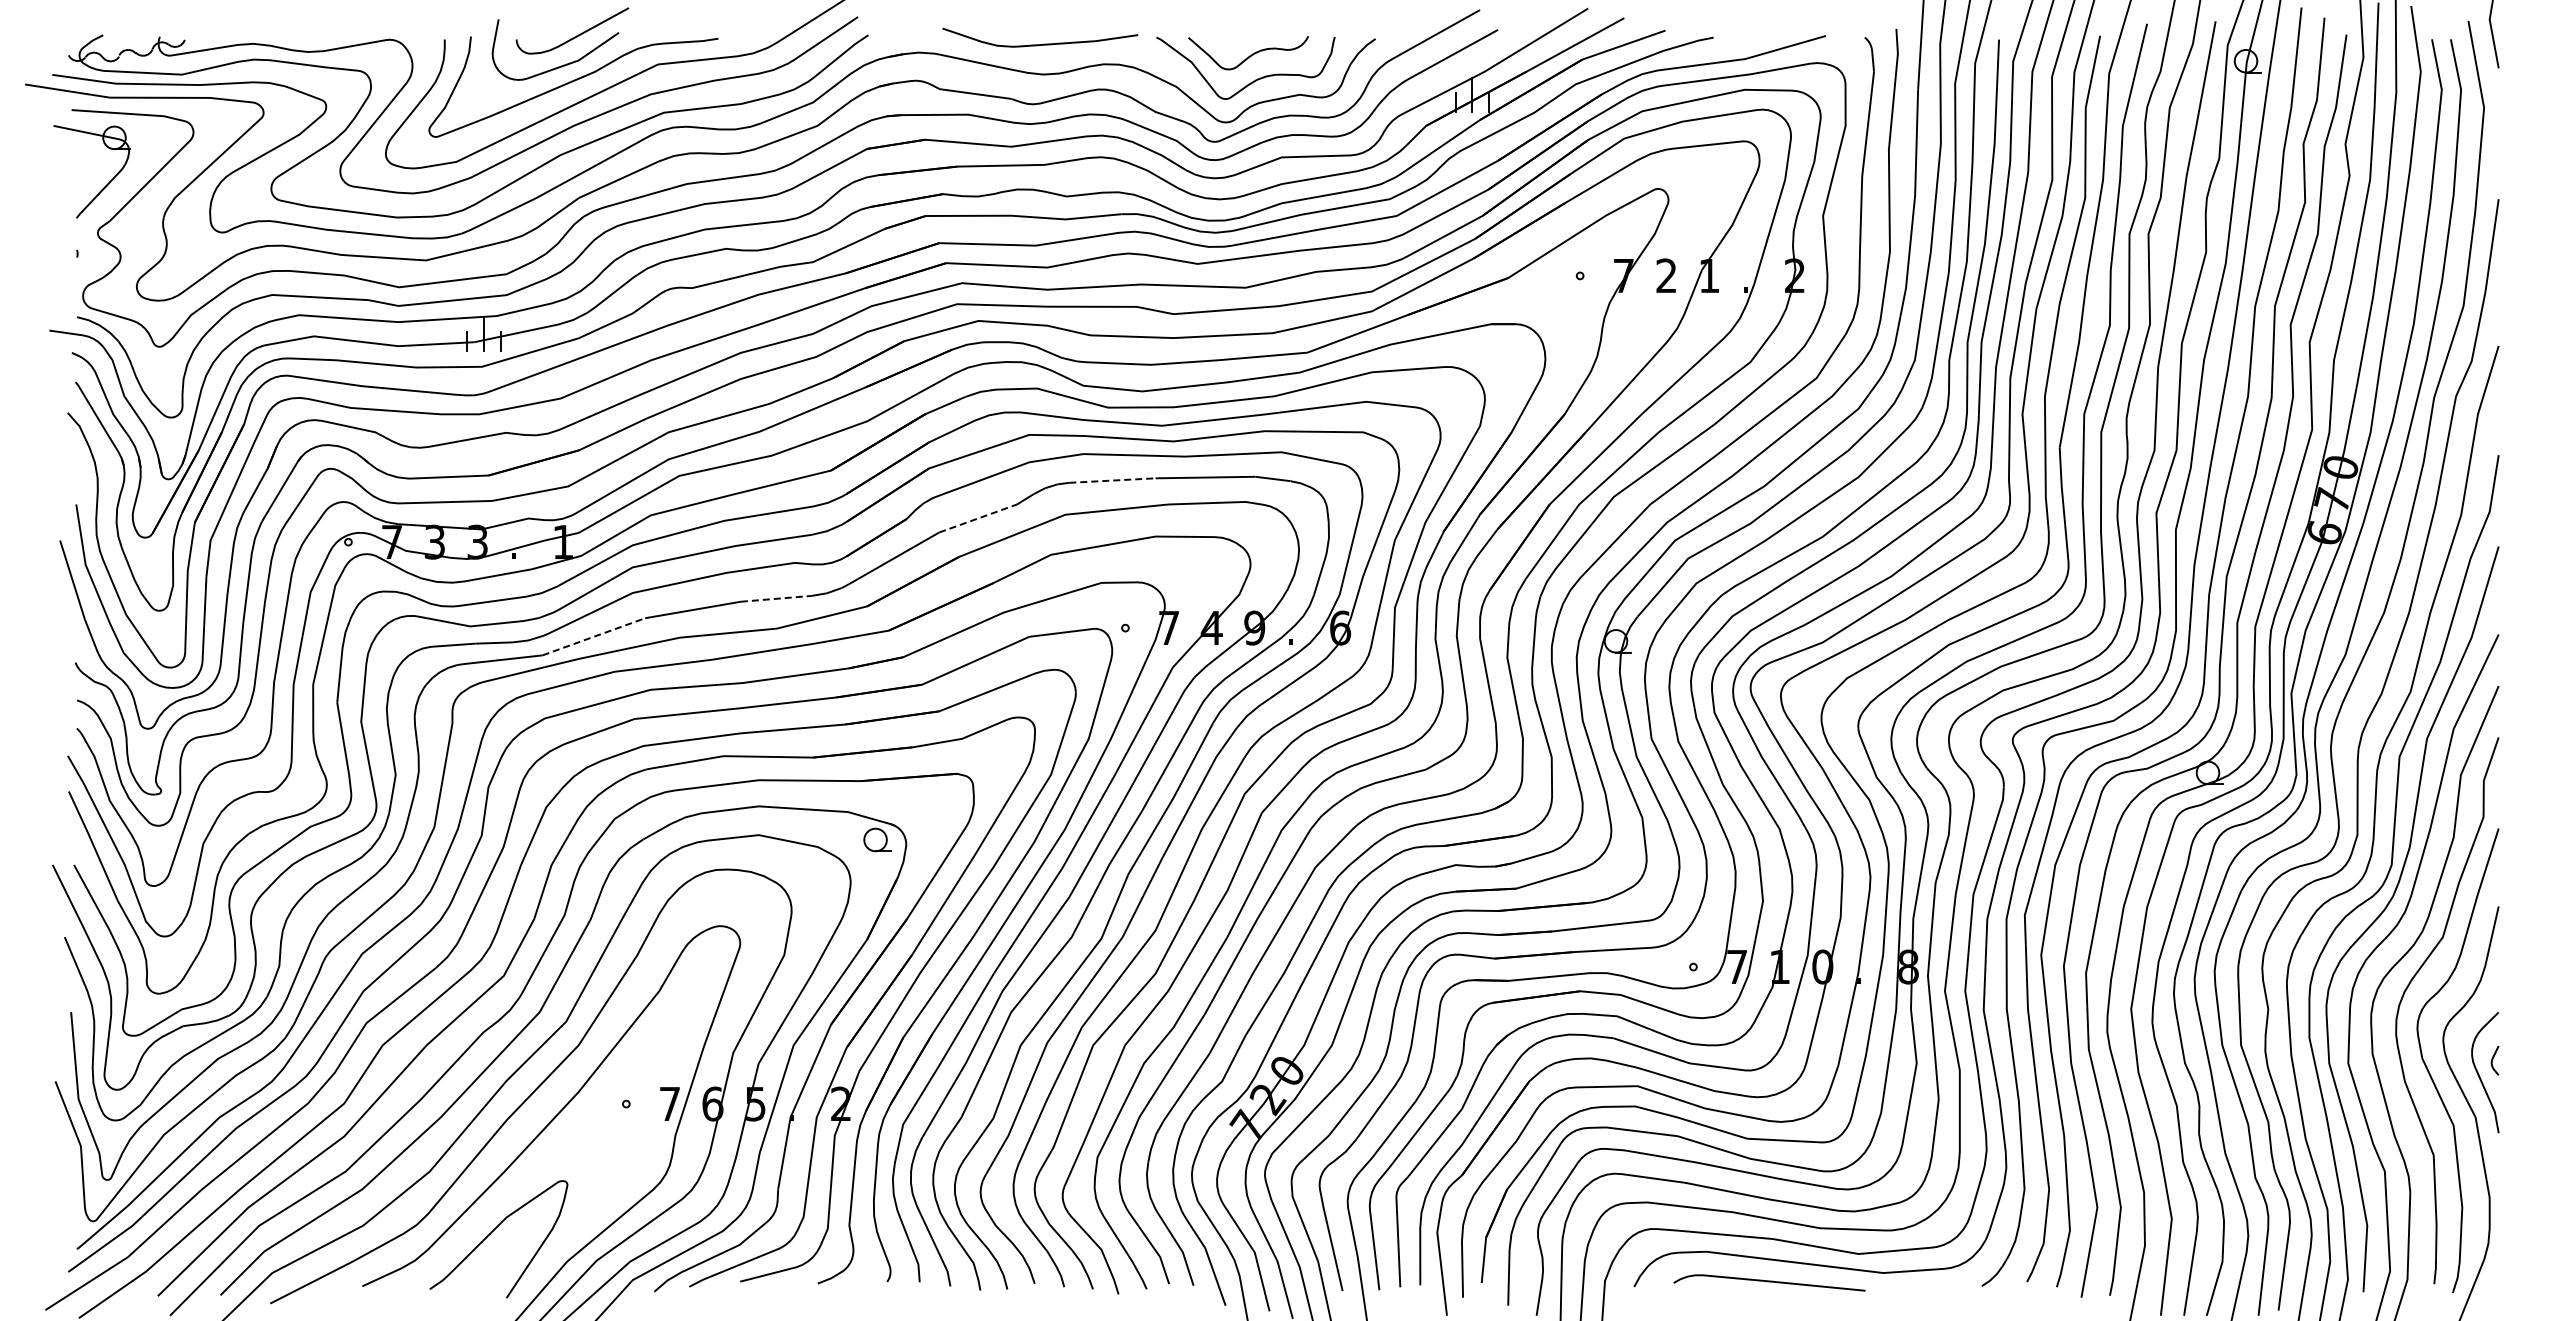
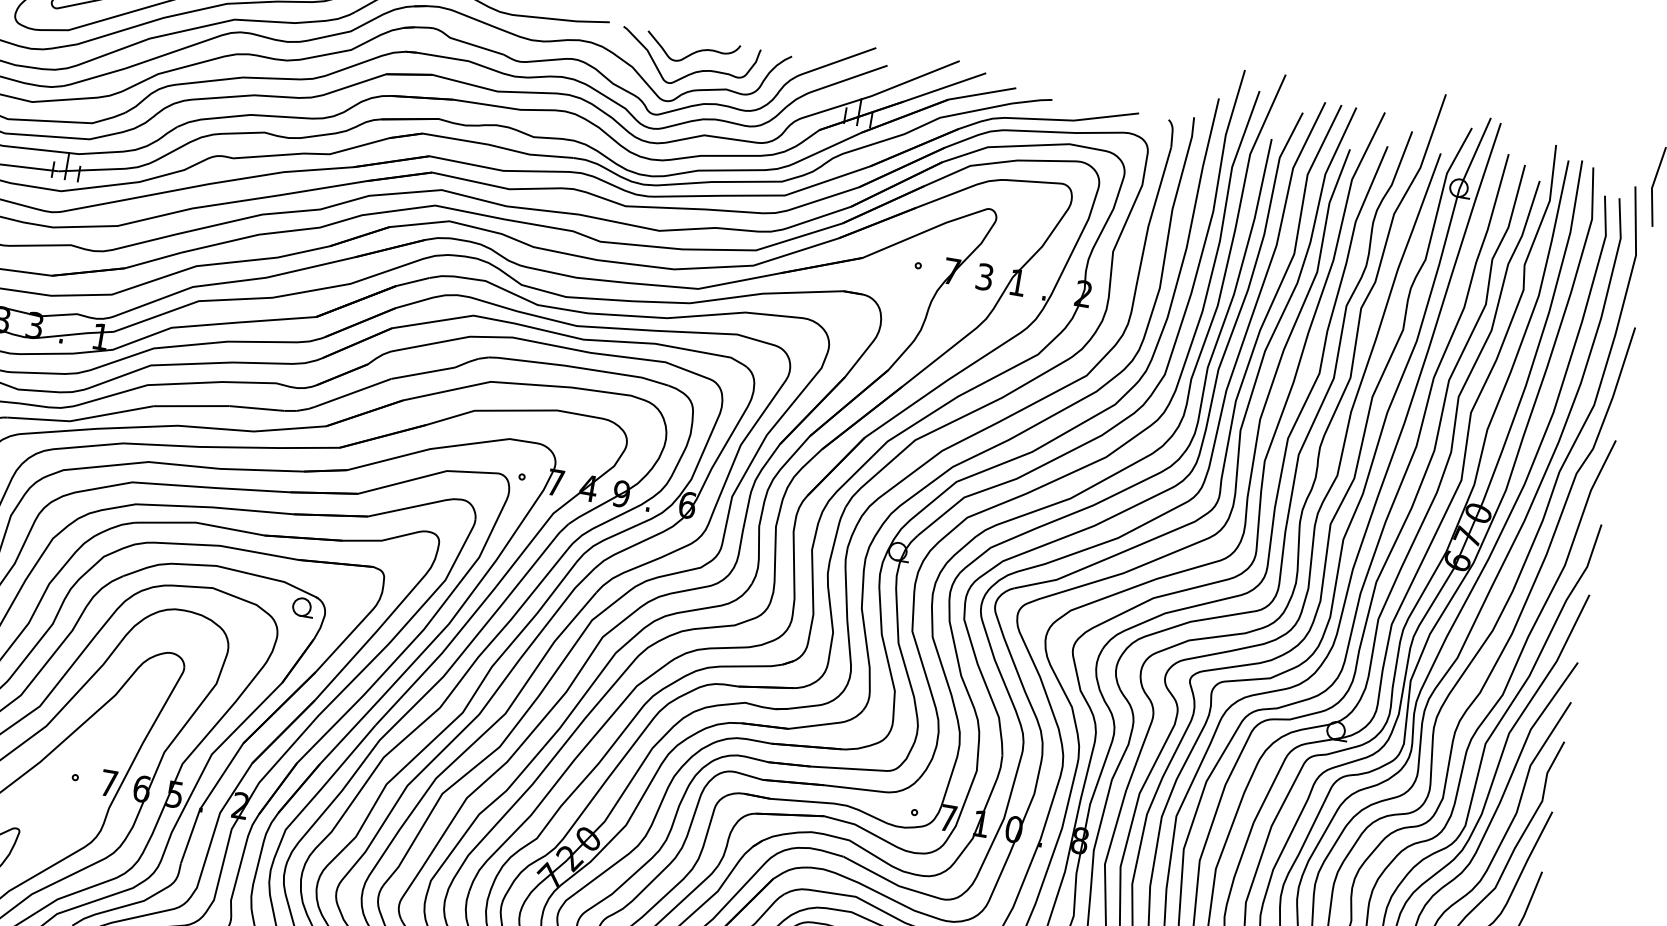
text: (1666, 275) -> (984, 276), 2 -> 3
line: (1112, 480) -> (531, 361), dashed -> solid
line: (978, 518) -> (423, 373), dashed -> solid
line: (776, 598) -> (257, 408), dashed -> solid
line: (593, 636) -> (111, 413), dashed -> solid

